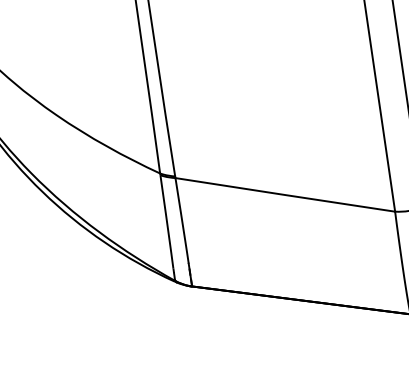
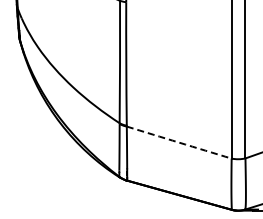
arc: (285, 194) -> (179, 142), solid -> dashed

